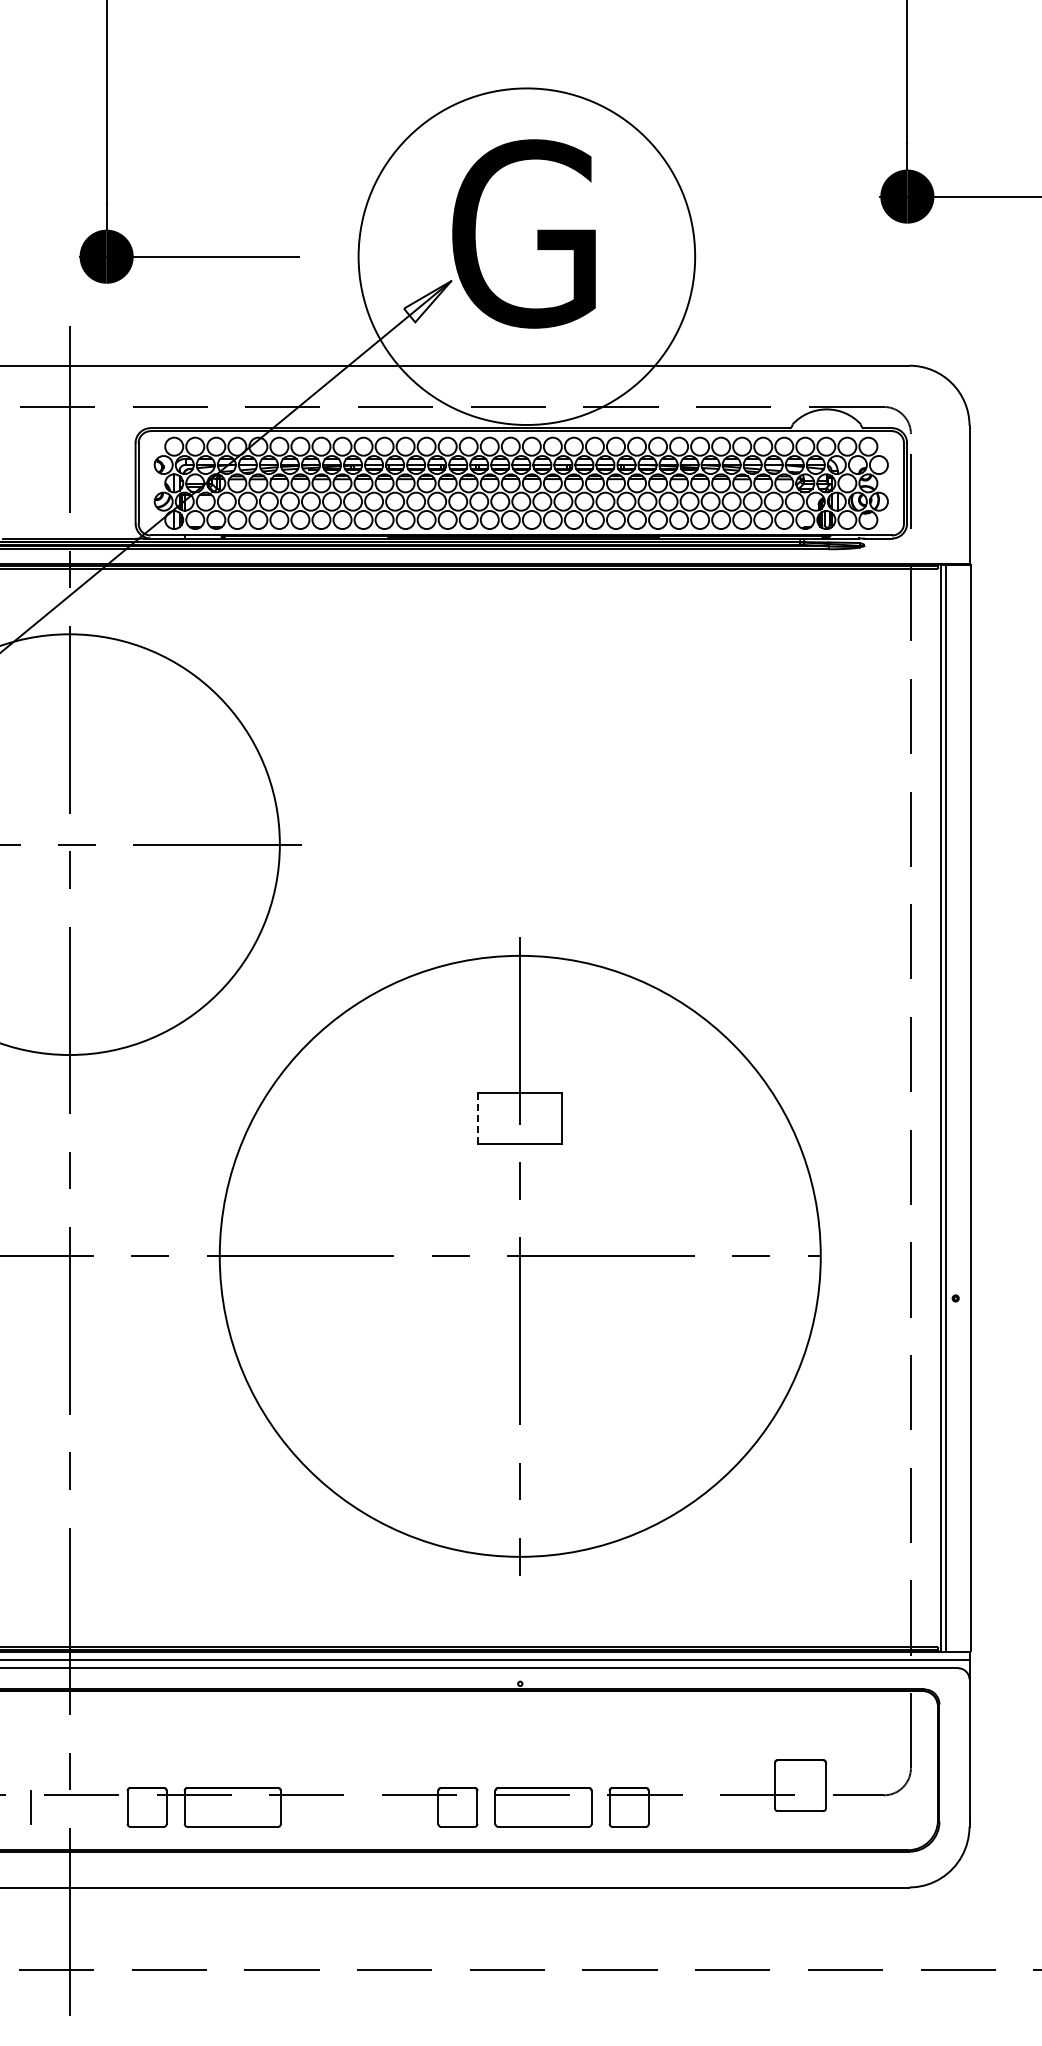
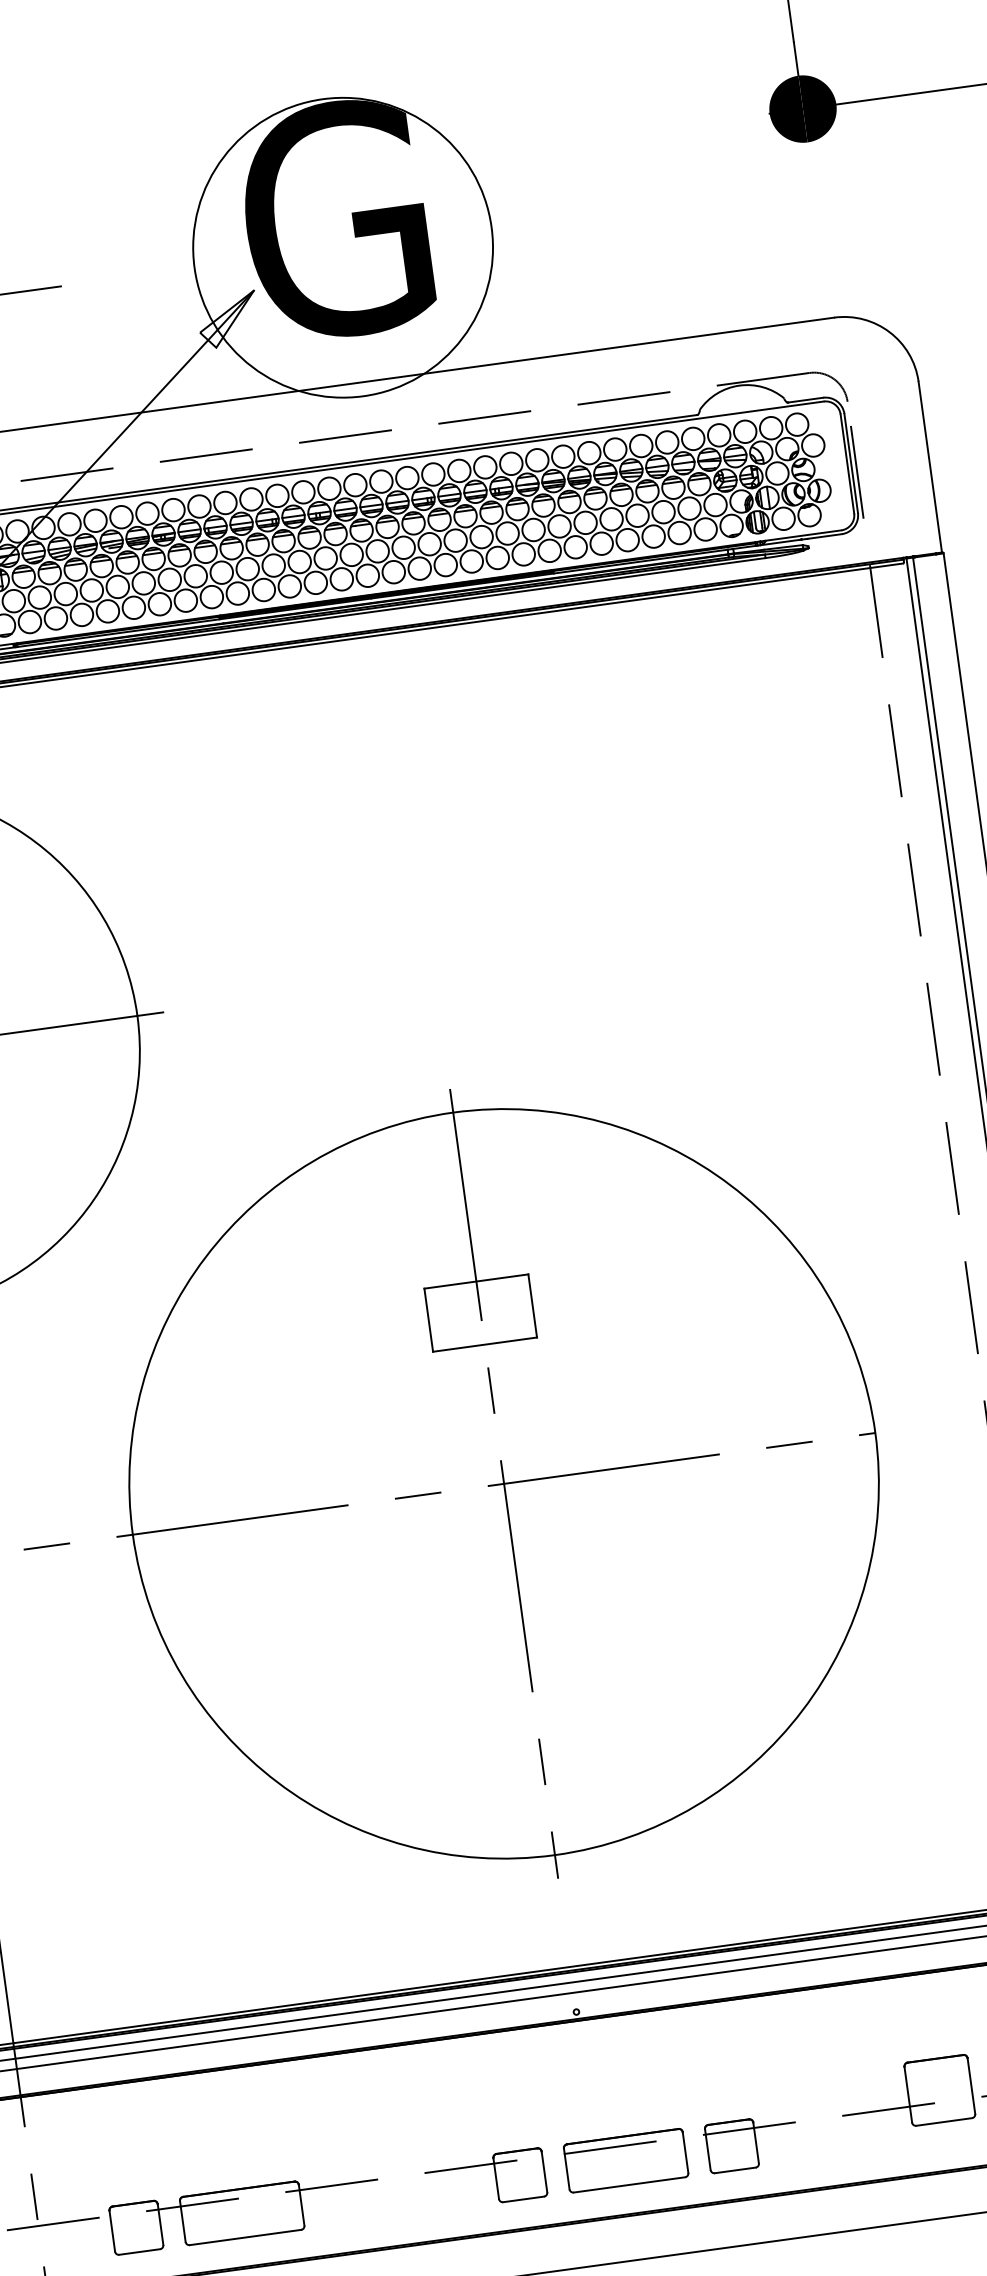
circle: (526, 256) -> (342, 247), size x0.71
line: (478, 1118) -> (429, 1320), dashed -> solid

